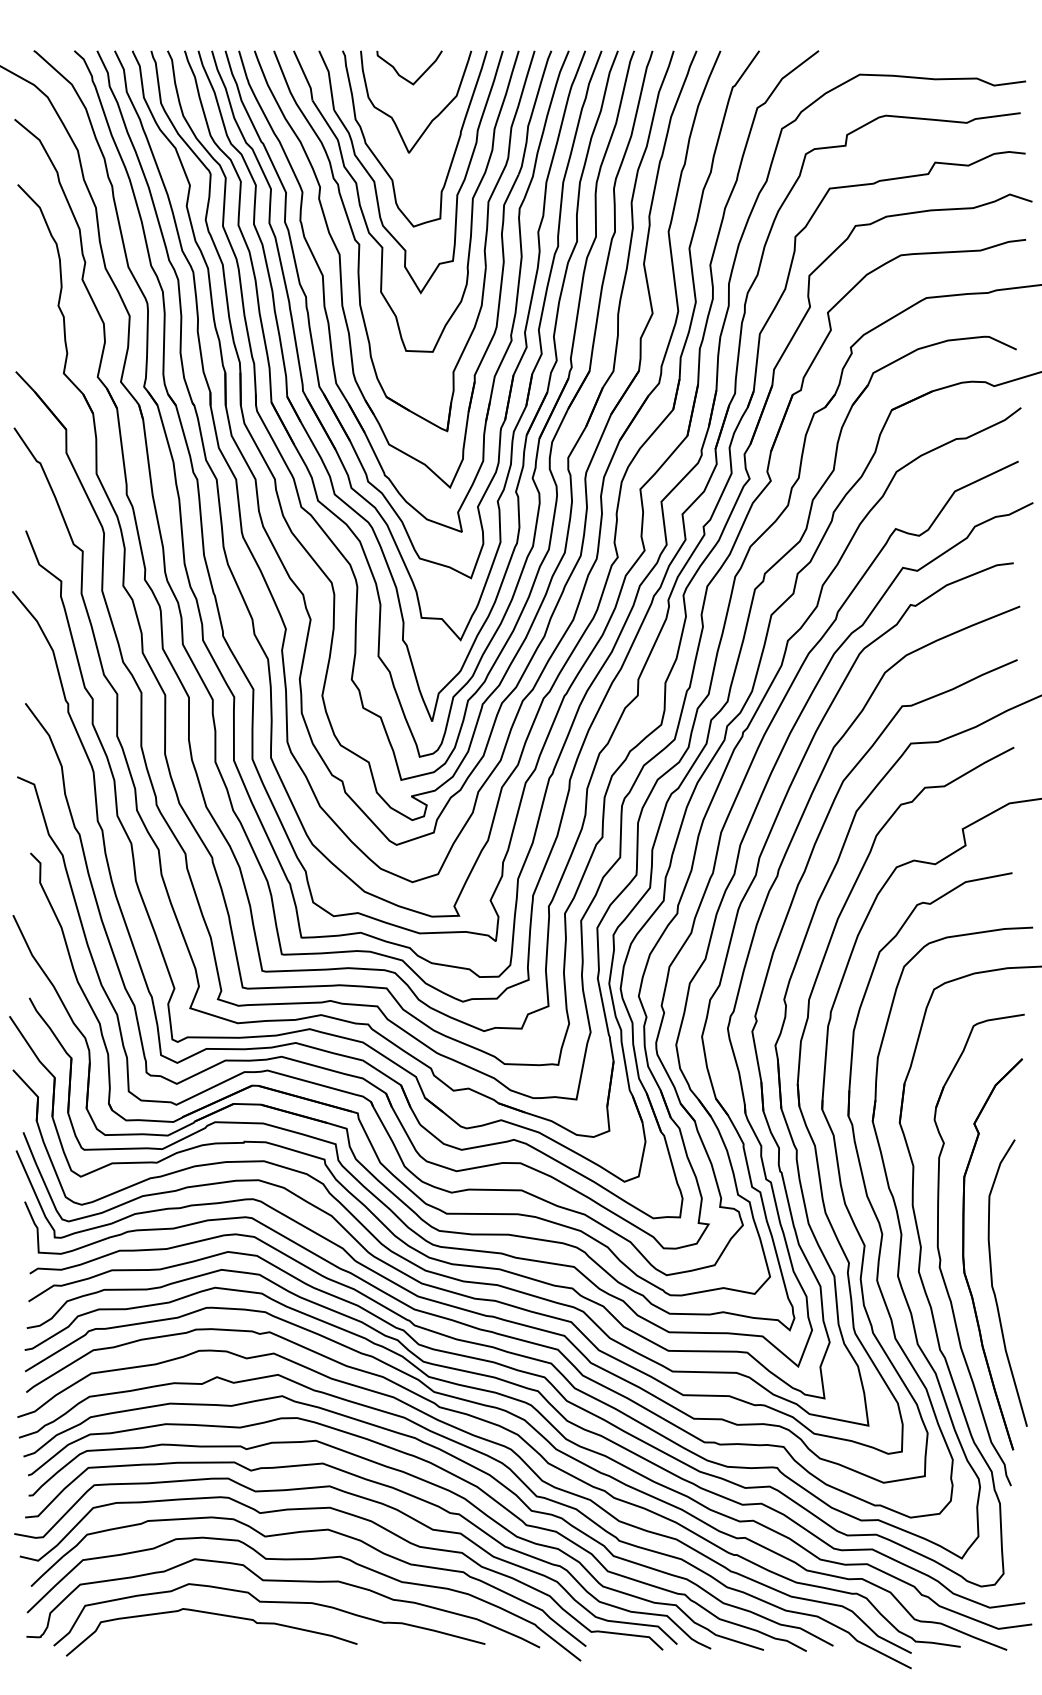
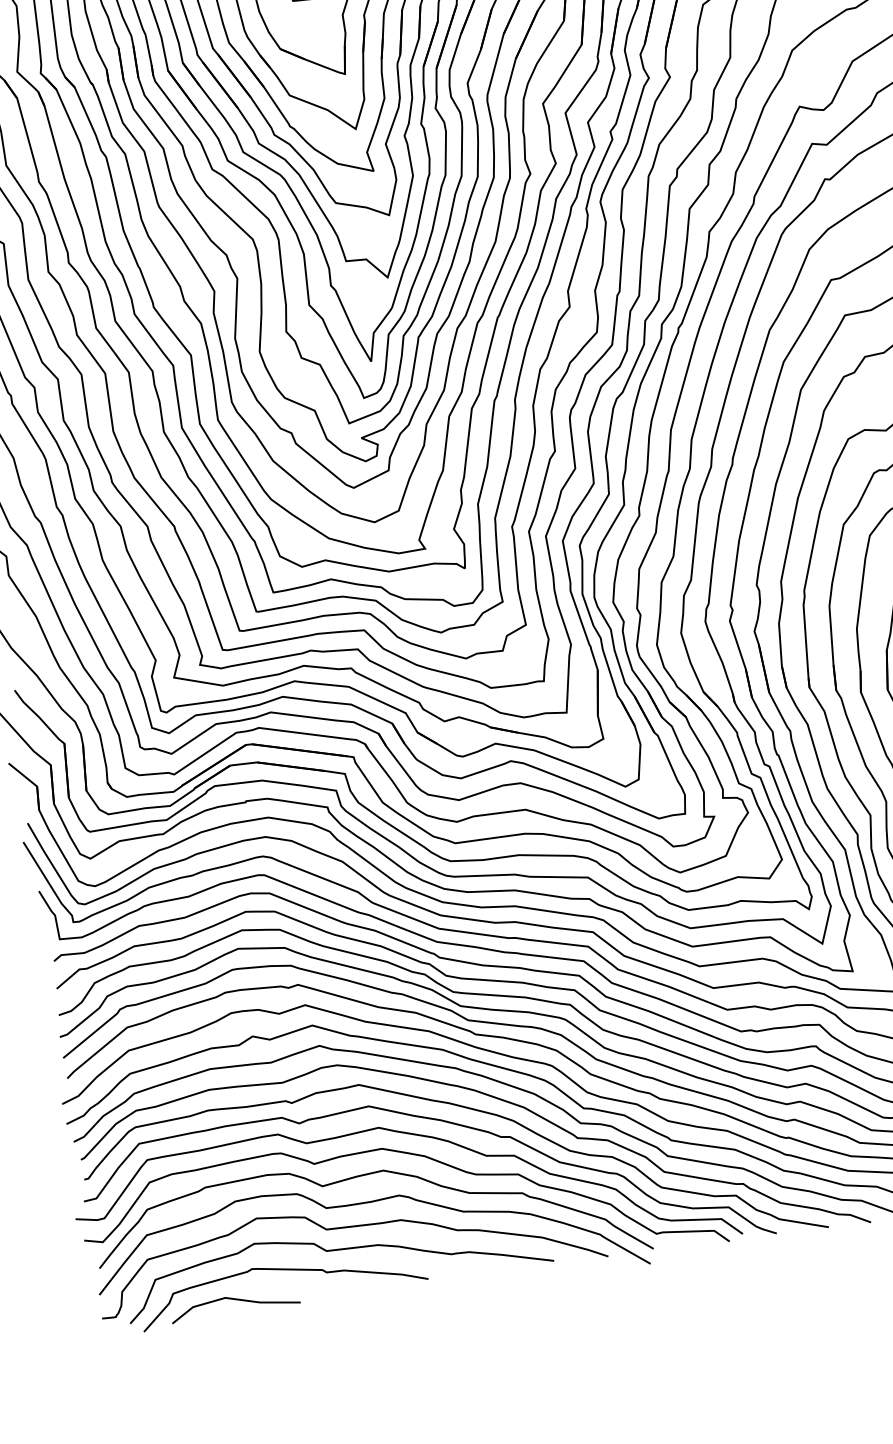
line: (160, 1637) -> (233, 1300), added

